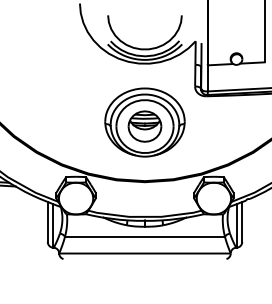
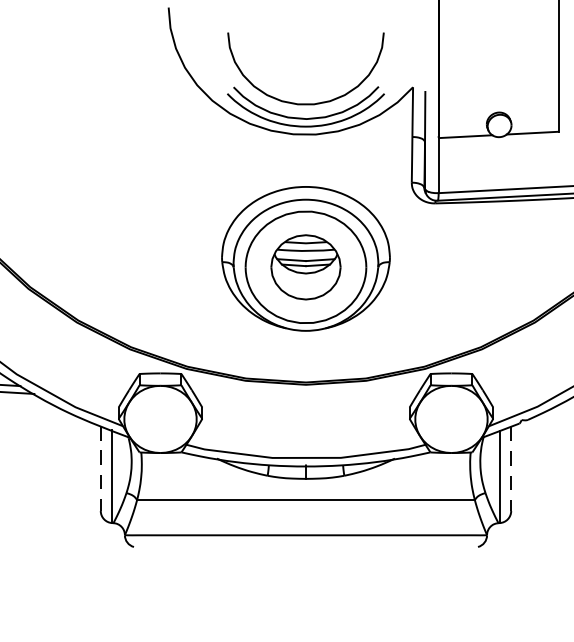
line: (47, 222) -> (100, 469), solid -> dashed
line: (242, 222) -> (511, 469), solid -> dashed

